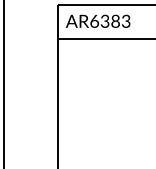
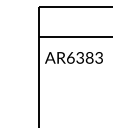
text: (98, 20) -> (74, 57), moved

